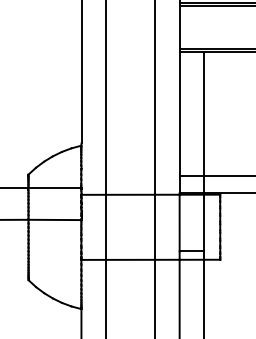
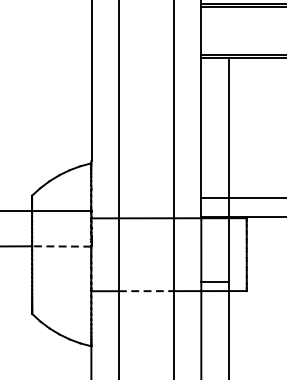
line: (54, 219) -> (61, 245), solid -> dashed
line: (130, 259) -> (146, 290), solid -> dashed

